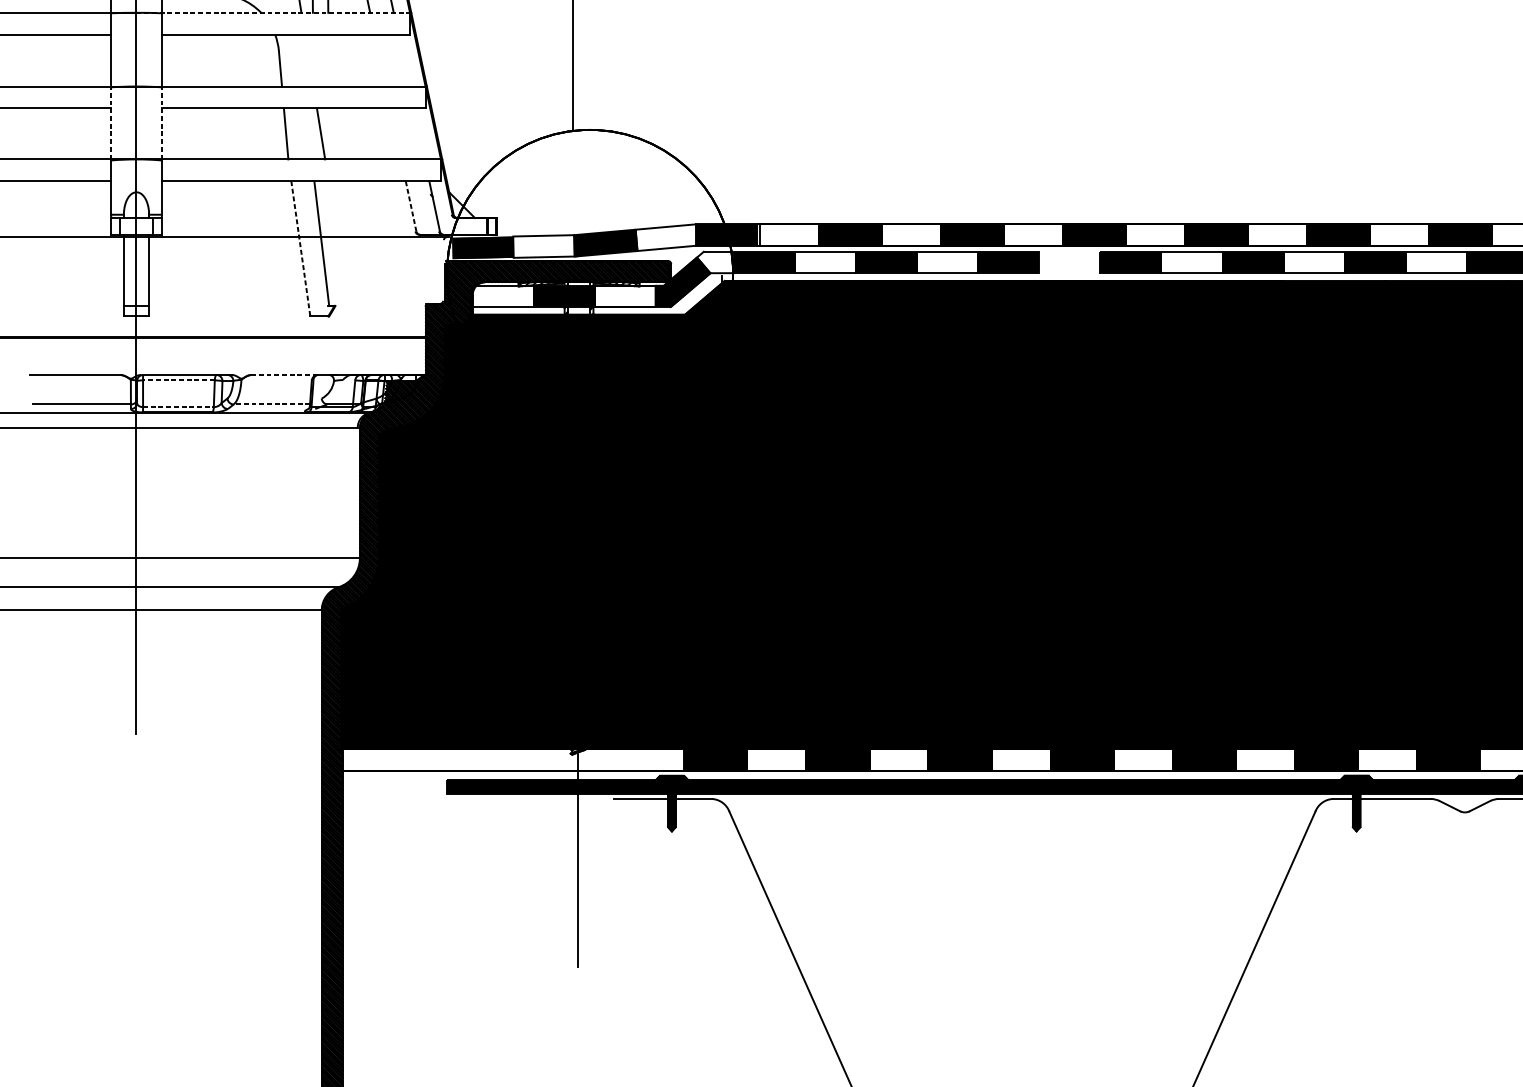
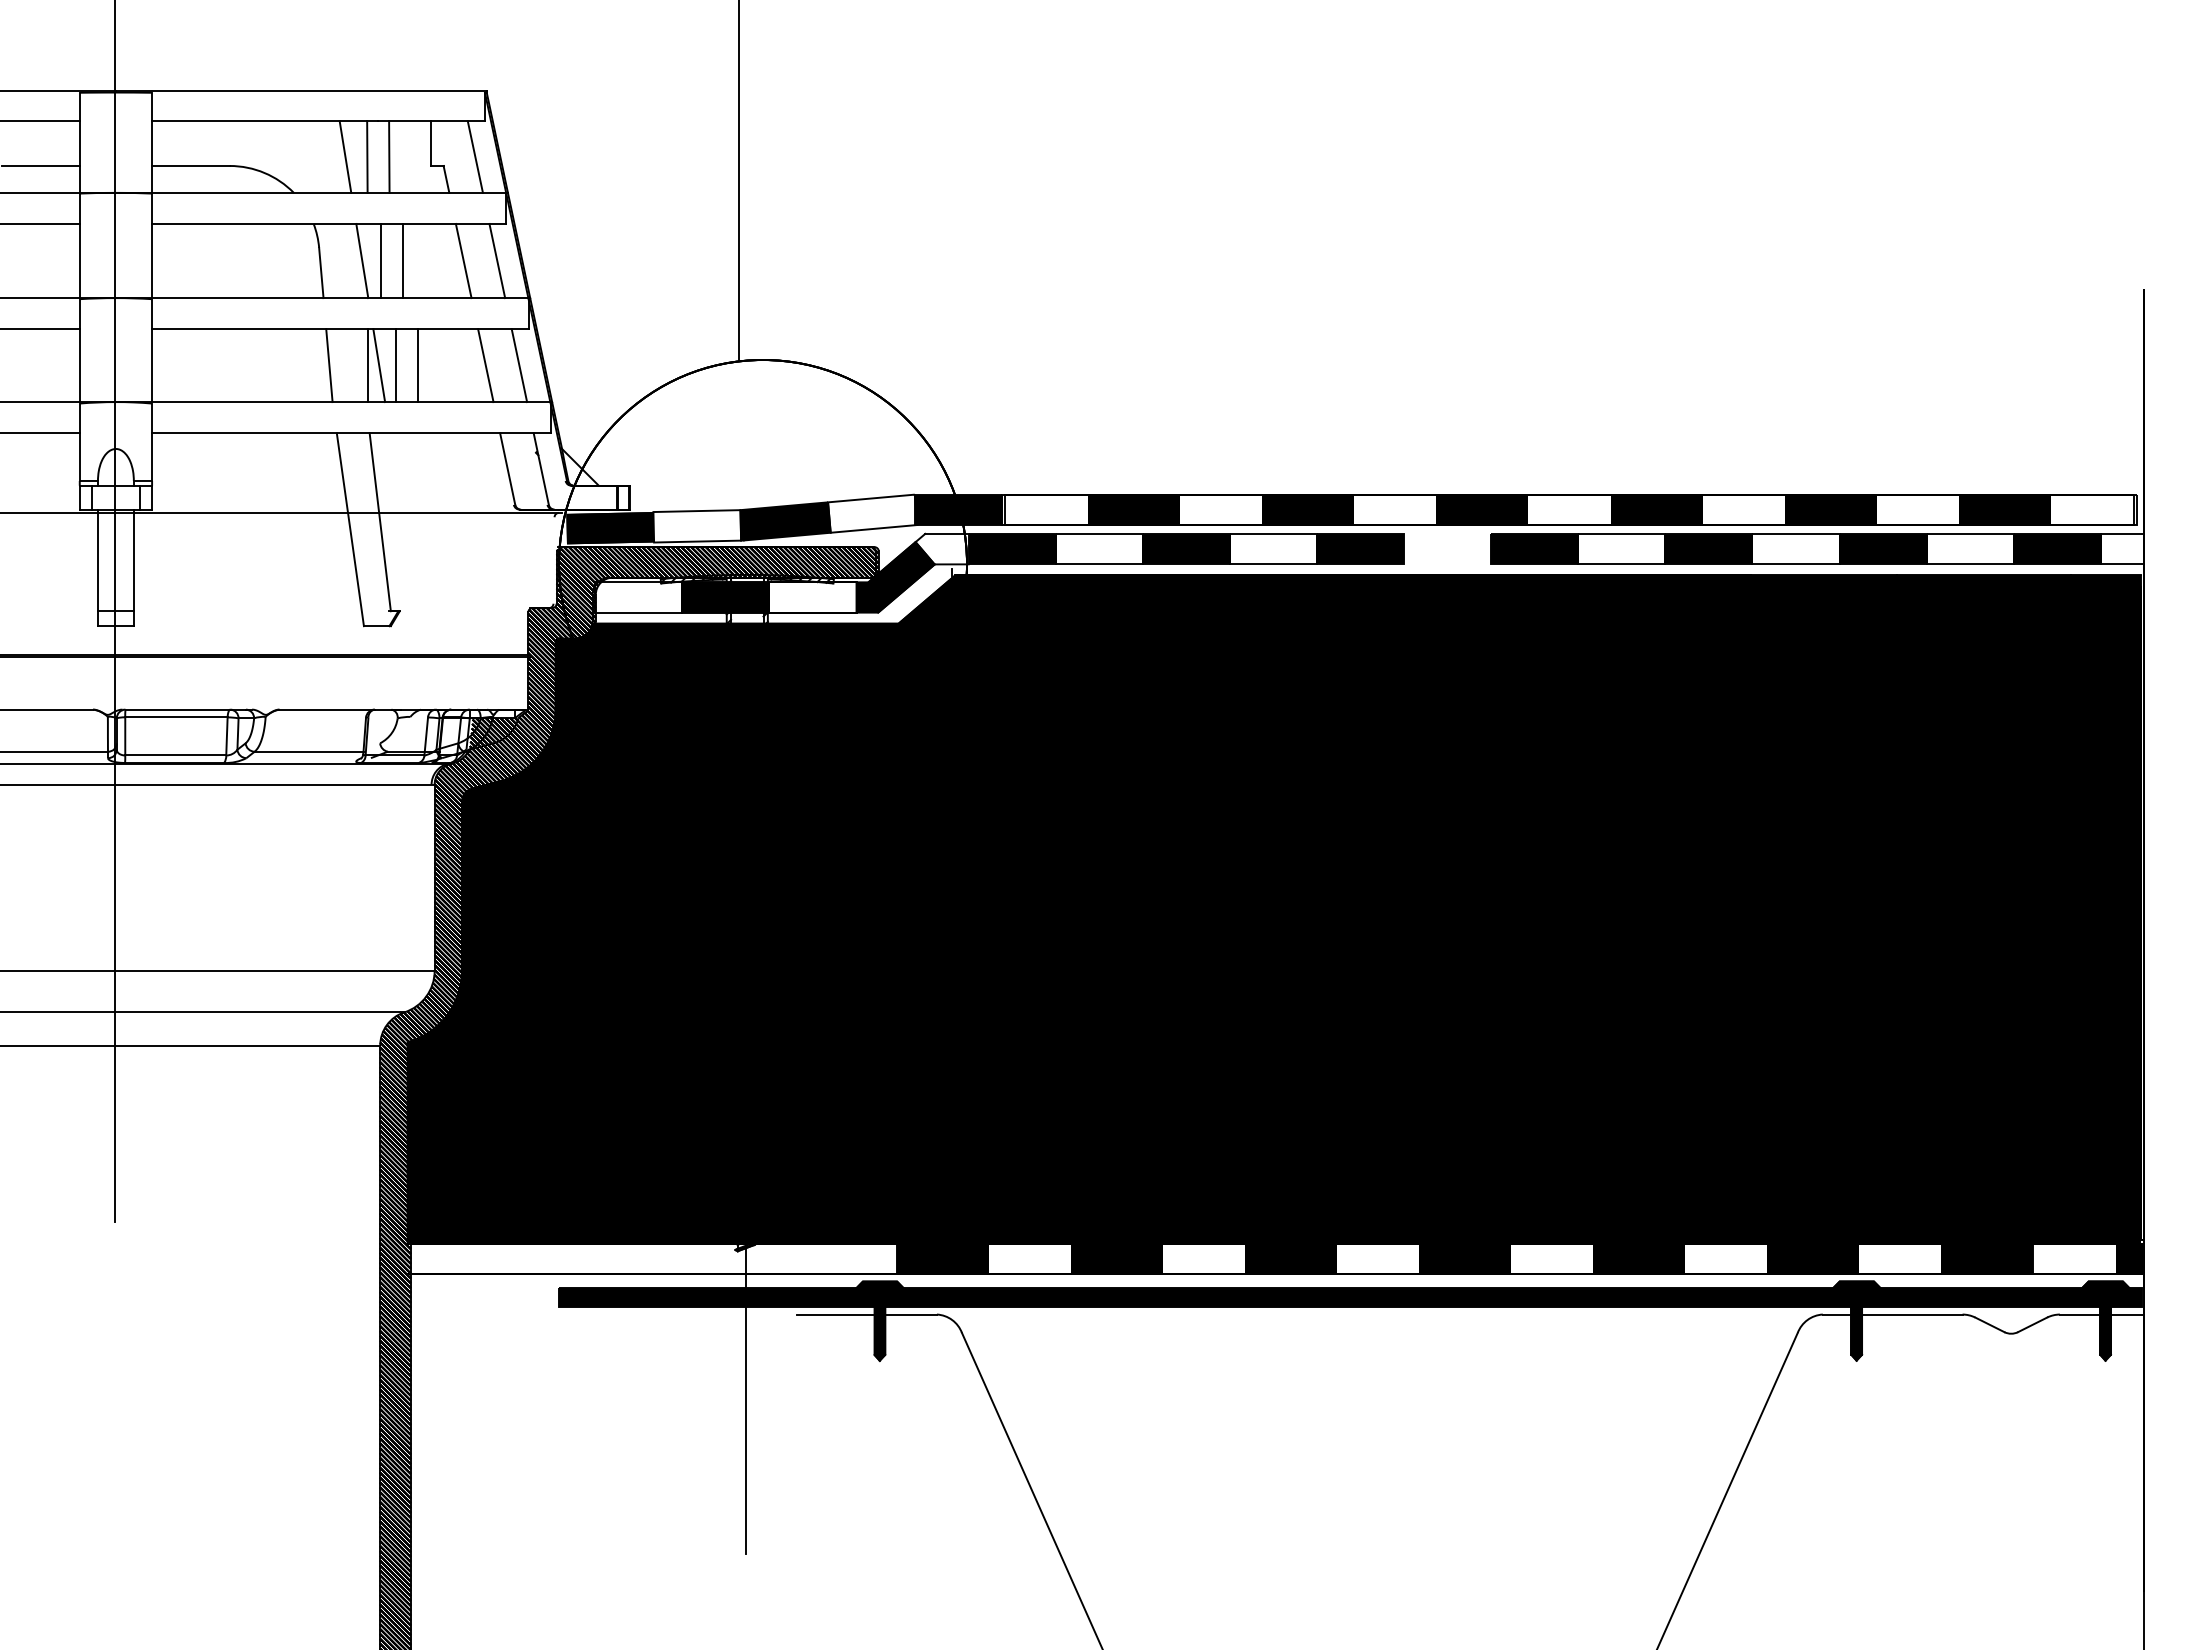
line: (274, 12) -> (312, 192), dashed -> solid
line: (309, 60) -> (362, 260), added
line: (321, 60) -> (380, 260), added
line: (337, 60) -> (402, 260), added
line: (380, 60) -> (463, 260), added
line: (403, 60) -> (497, 260), added
line: (110, 123) -> (79, 350), dashed -> solid
line: (162, 123) -> (152, 350), dashed -> solid
line: (313, 133) -> (368, 365), added
line: (333, 133) -> (396, 365), added
line: (348, 133) -> (418, 365), added
line: (395, 133) -> (485, 365), added
line: (419, 133) -> (519, 365), added
line: (410, 206) -> (507, 469), dashed -> solid
line: (300, 249) -> (350, 530), dashed -> solid
line: (284, 374) -> (327, 709), dashed -> solid
line: (178, 380) -> (175, 717), dashed -> solid
line: (272, 404) -> (309, 751), dashed -> solid
line: (178, 407) -> (176, 755), dashed -> solid

